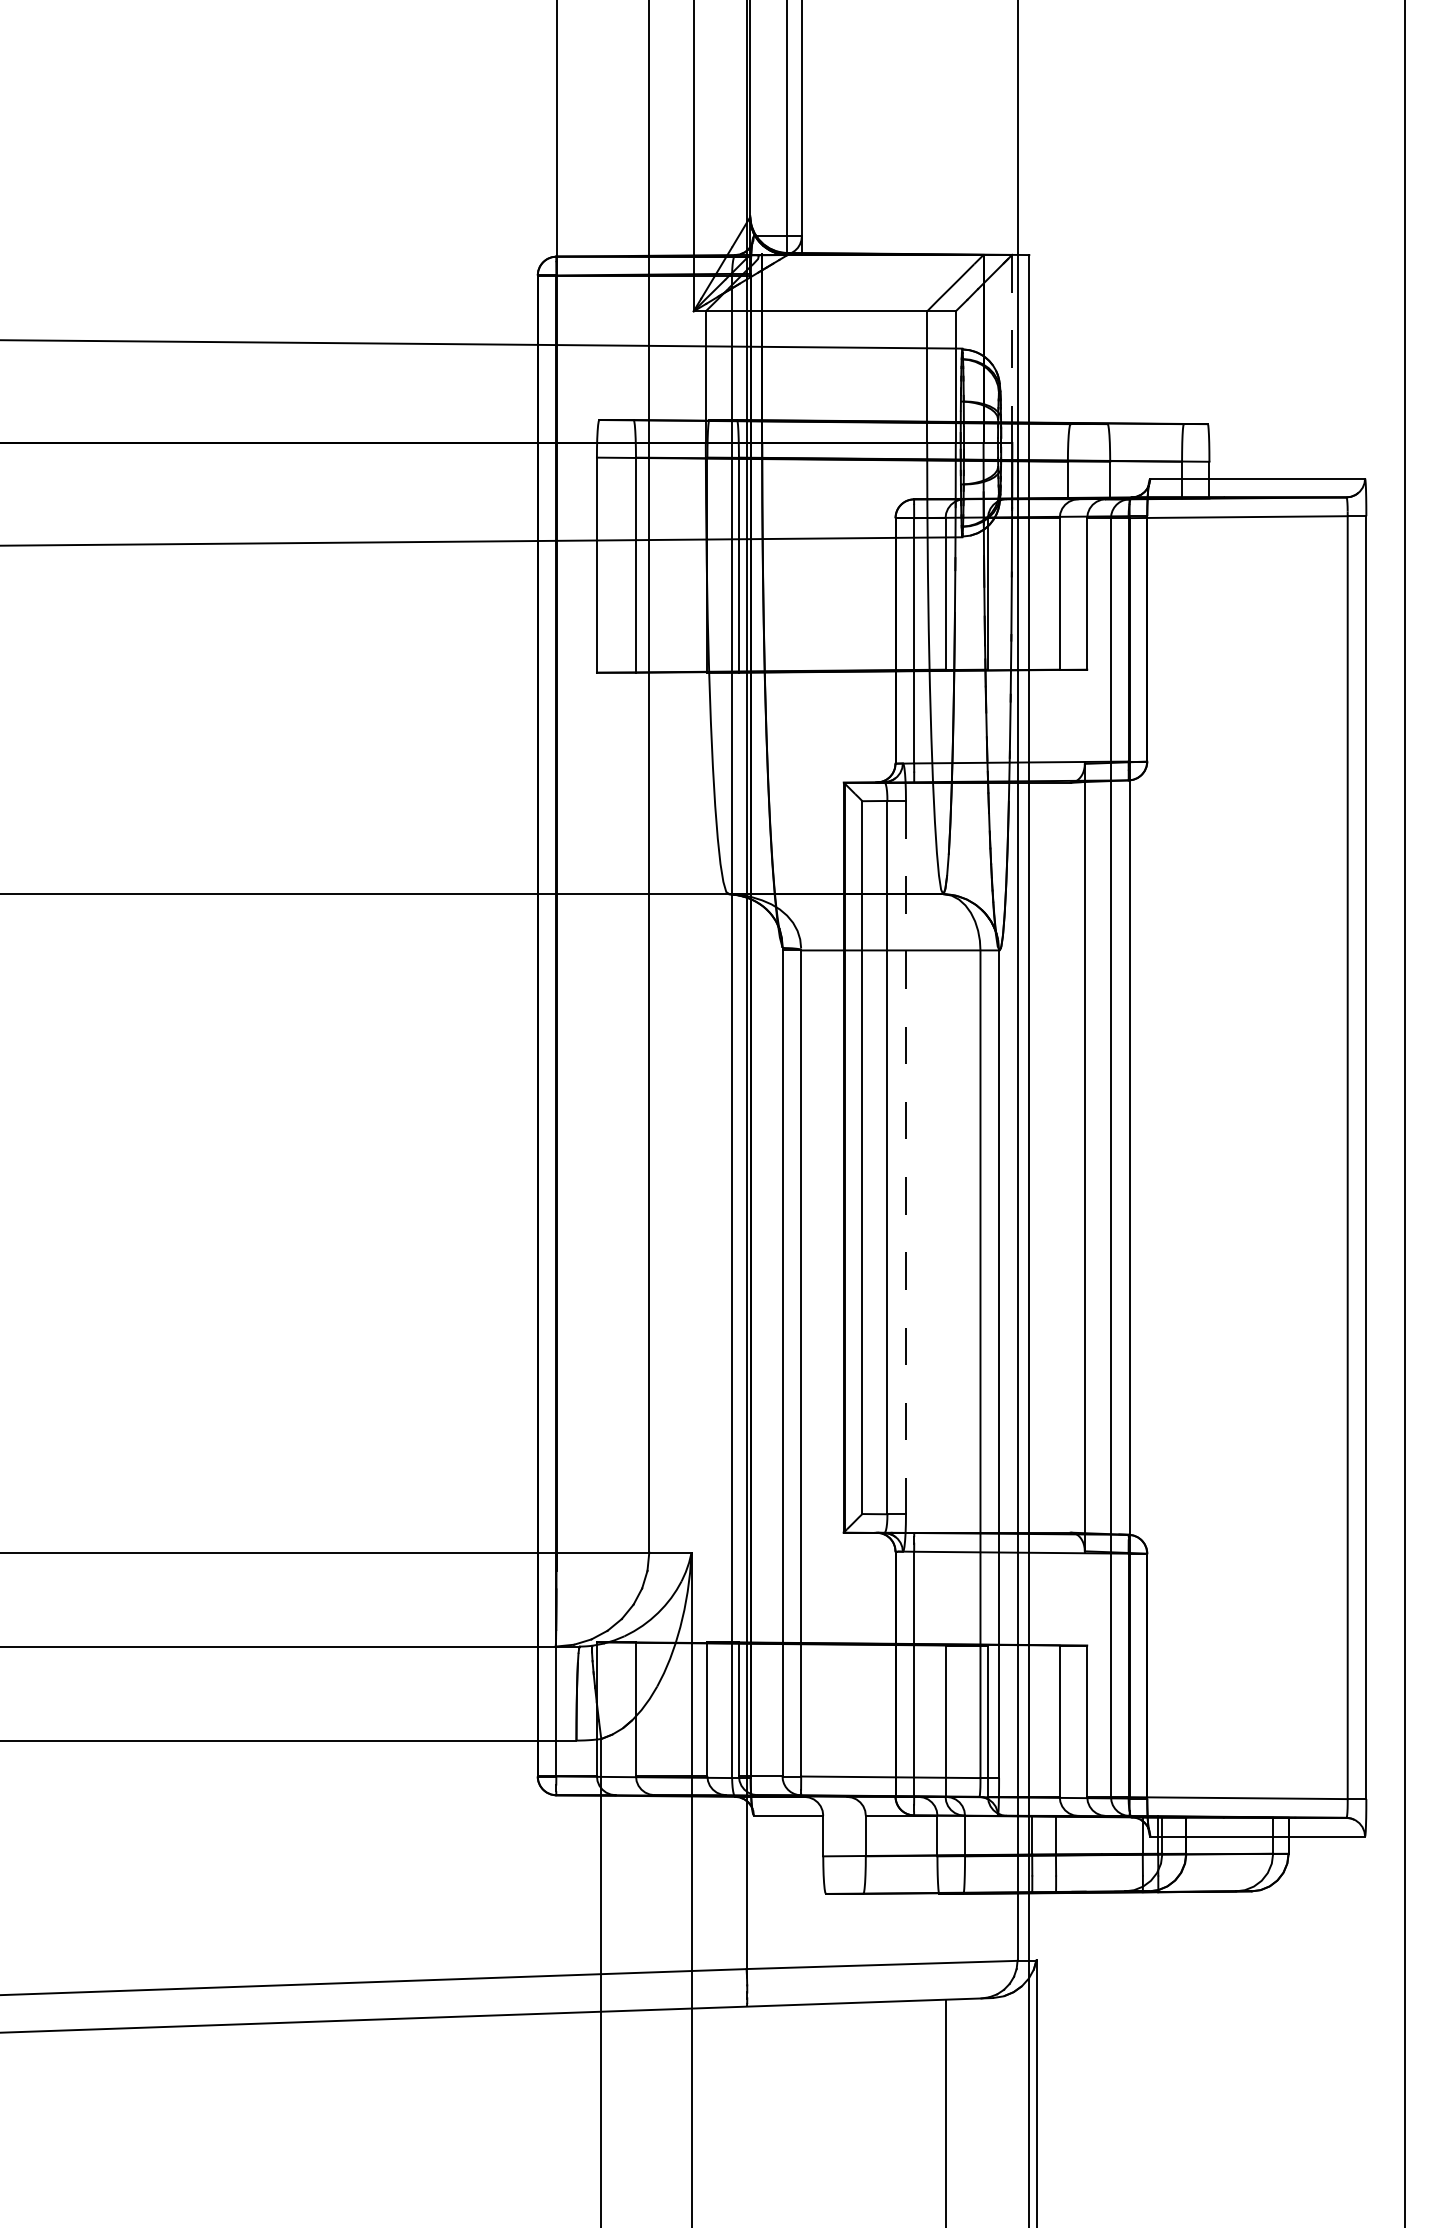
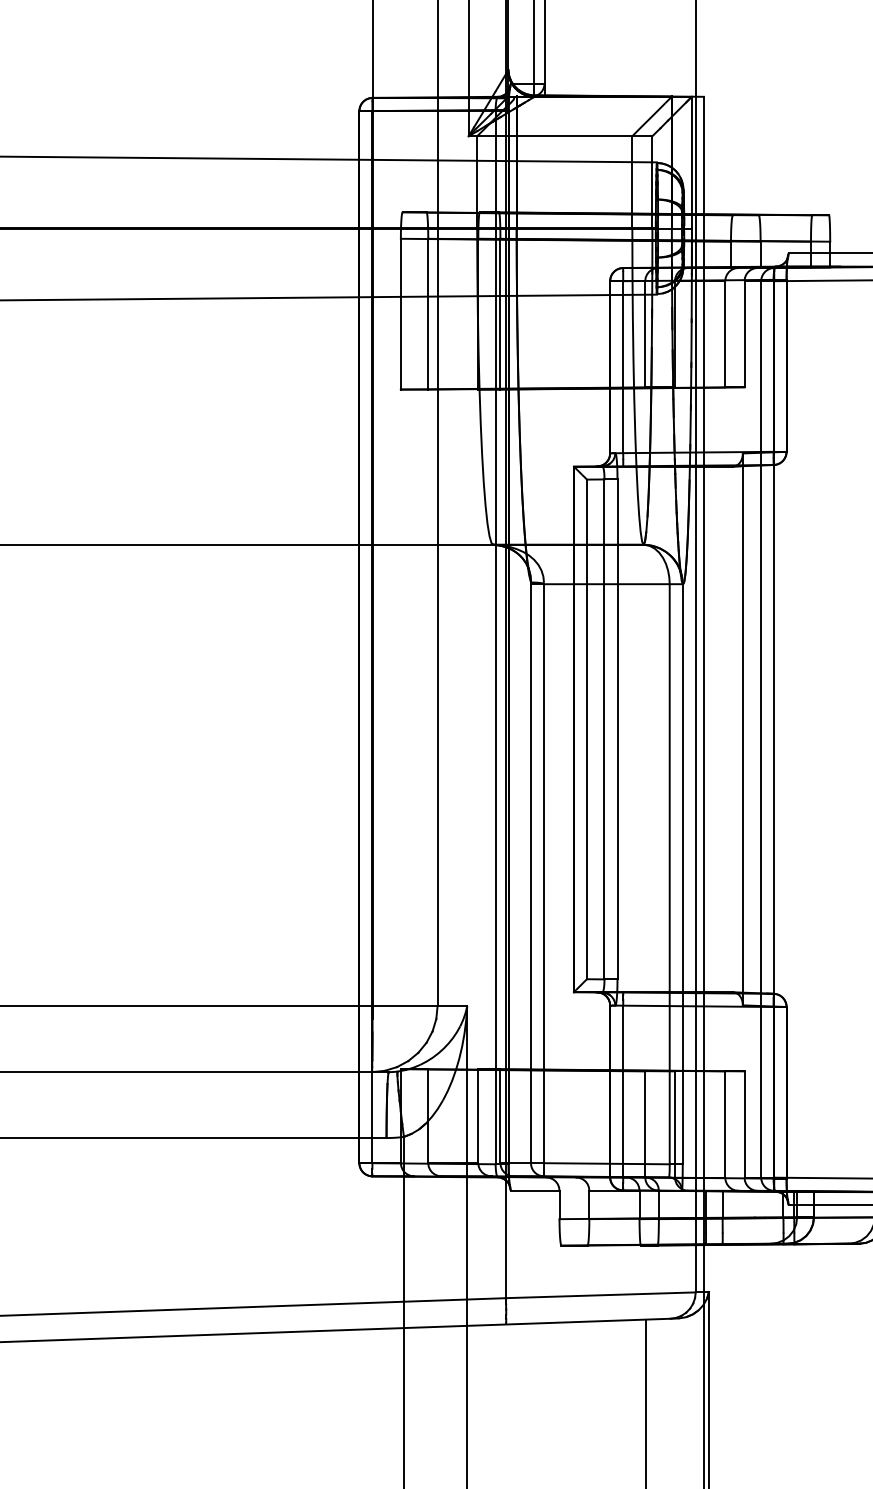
line: (1012, 349) -> (692, 163), dashed -> solid
line: (906, 1157) -> (617, 729), dashed -> solid

